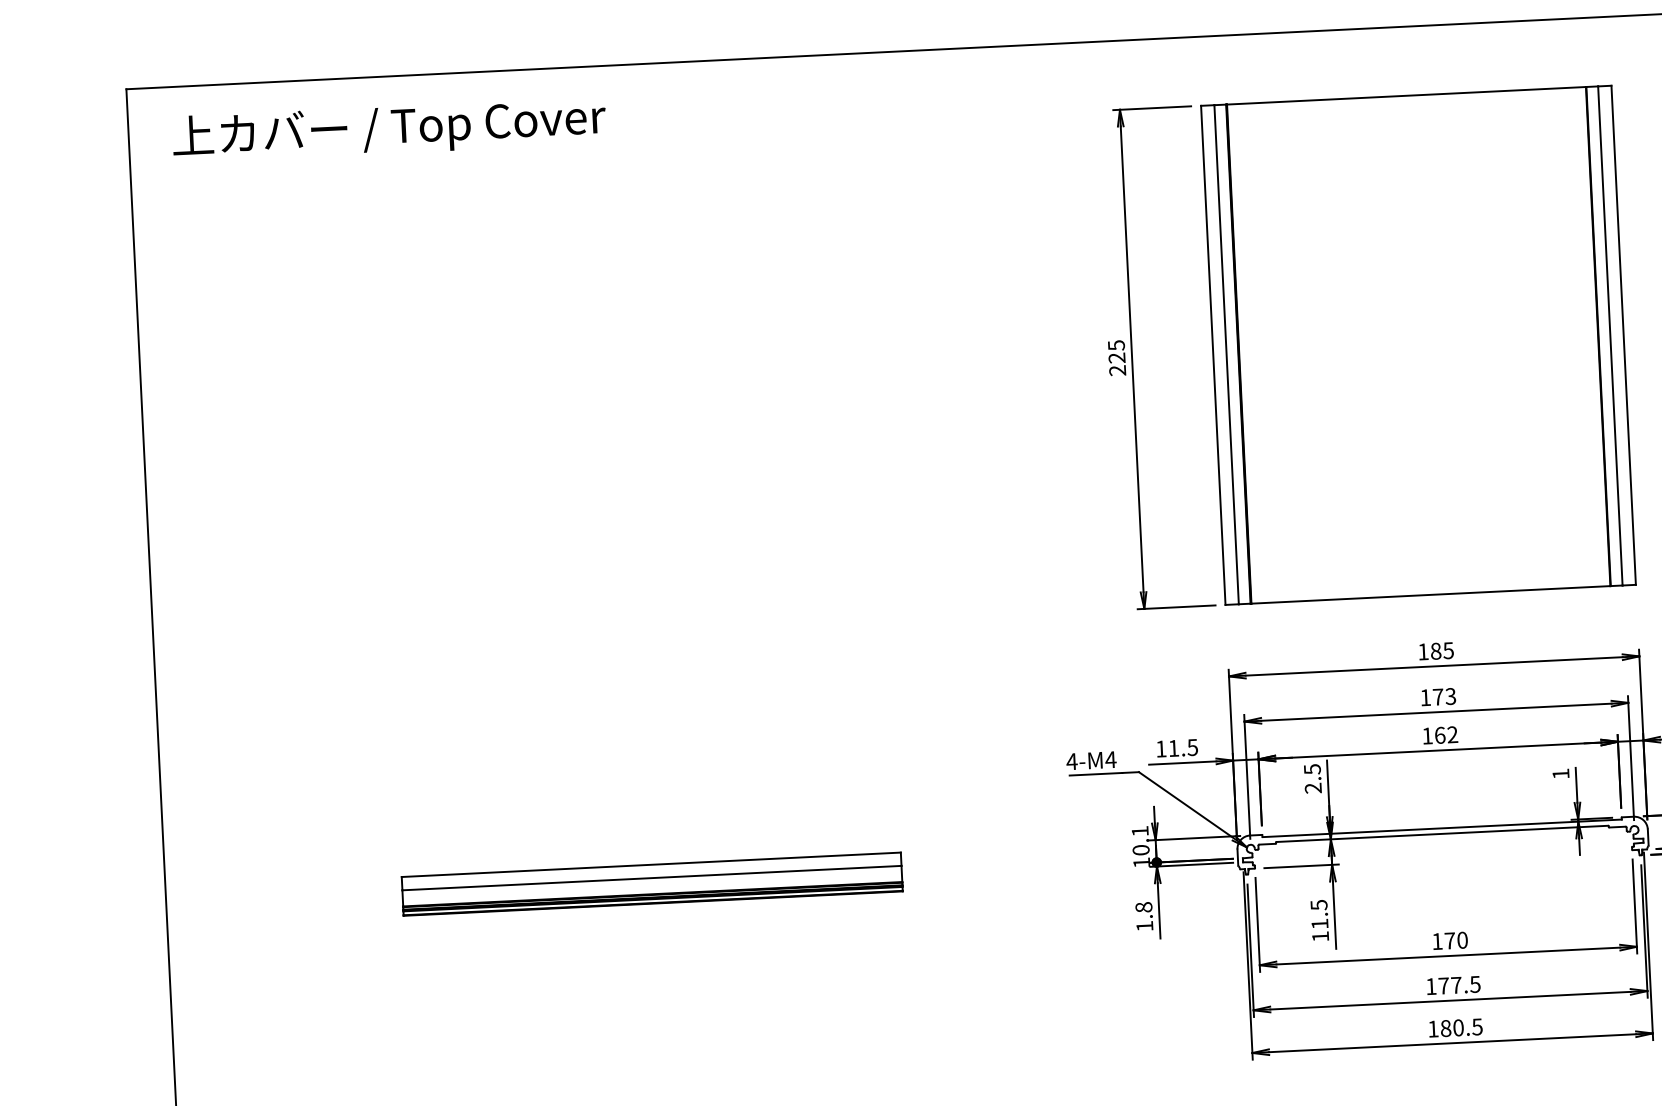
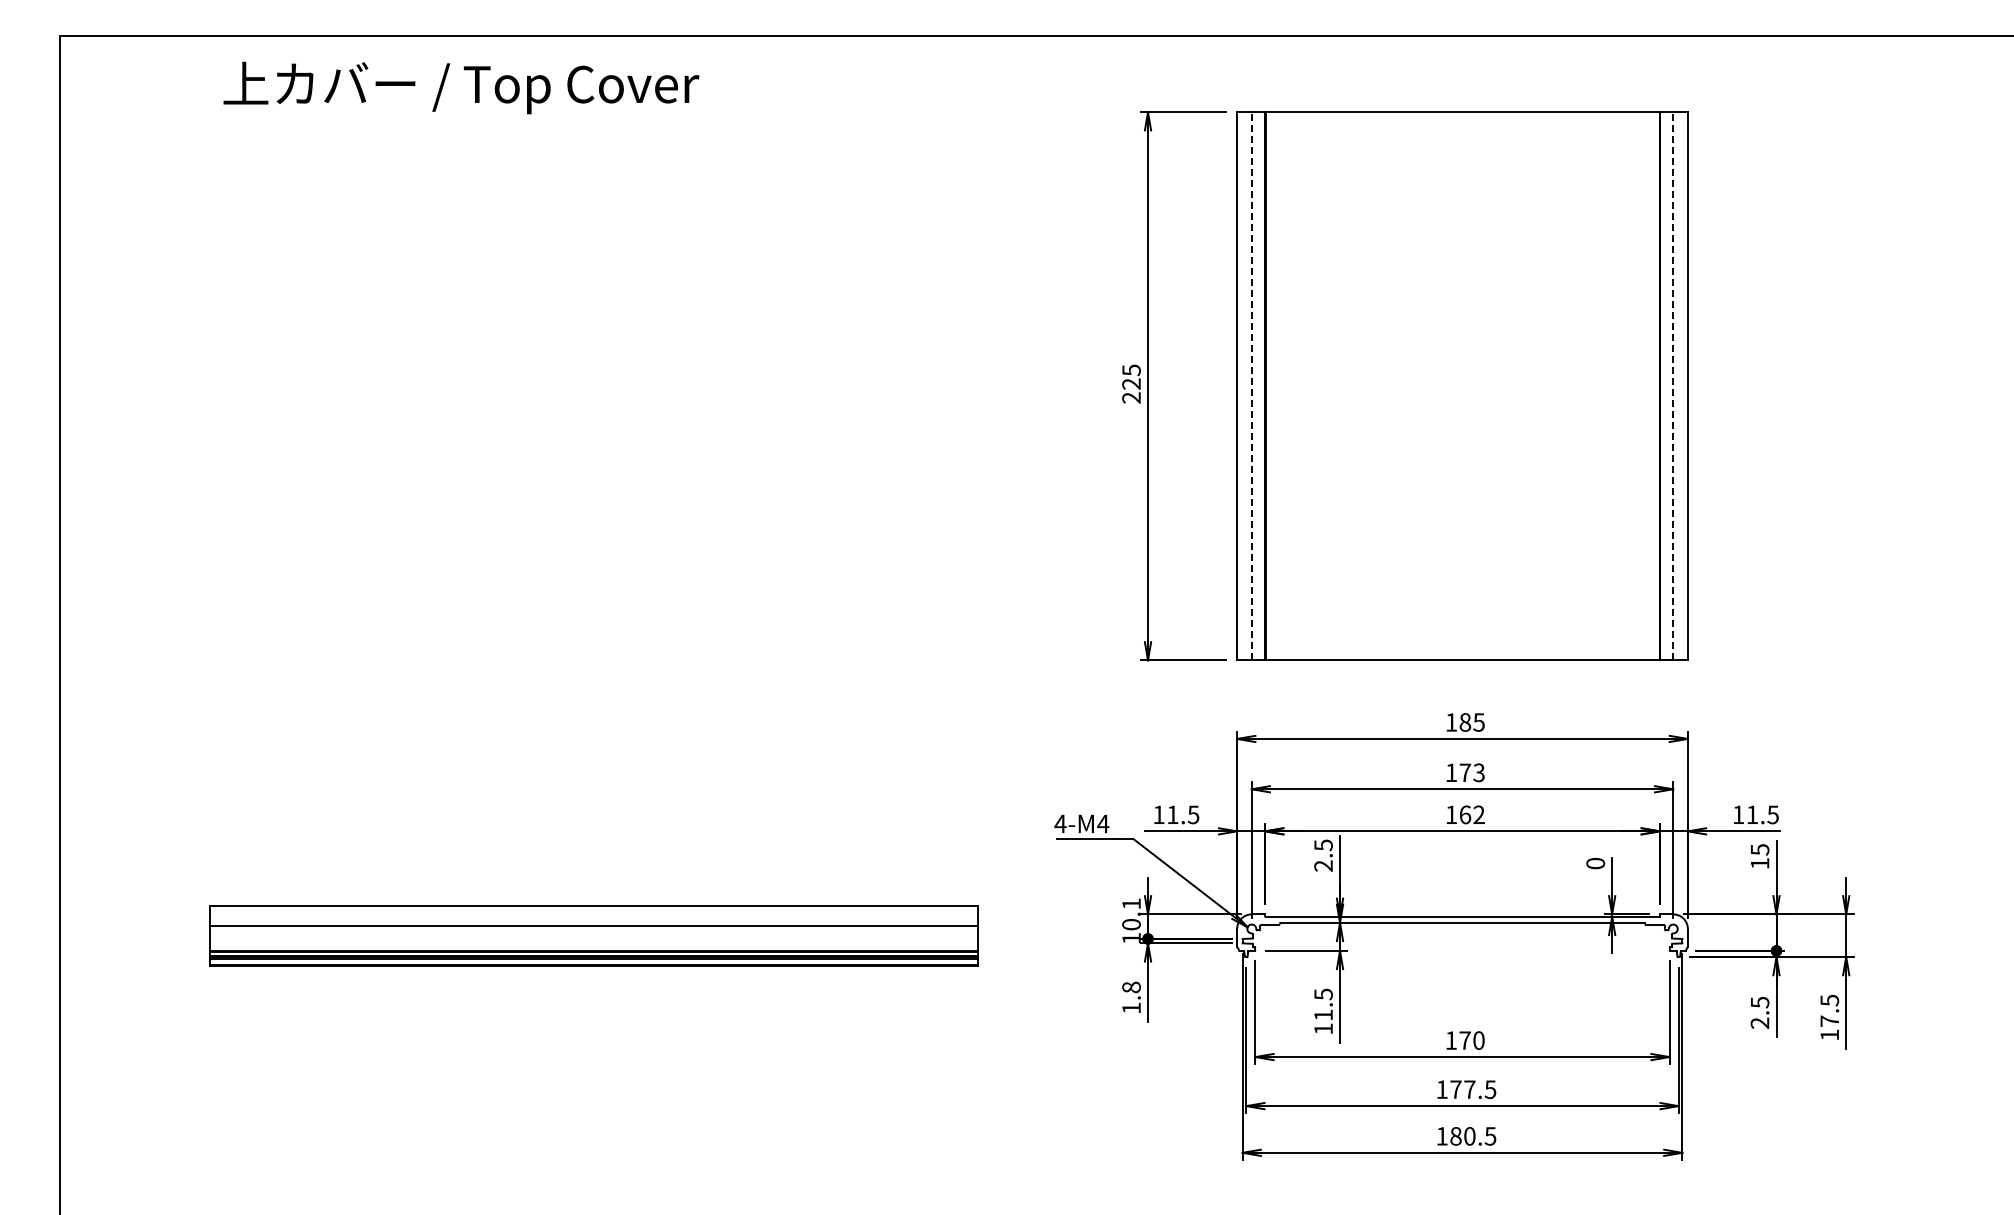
text: (389, 129) -> (461, 87), moved
line: (1610, 335) -> (1673, 385), solid -> dashed
line: (1226, 354) -> (1251, 385), solid -> dashed
text: (1560, 773) -> (1595, 863), 1 -> 0
part: (651, 884) -> (593, 935), size x1.4

